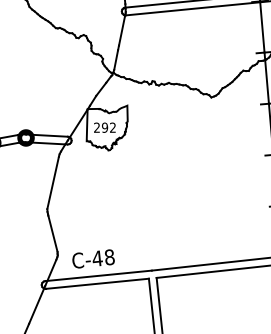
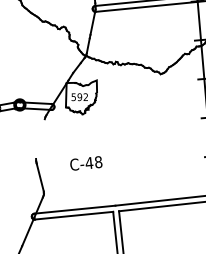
text: (96, 127) -> (73, 97), 292 -> 592
line: (52, 182) -> (39, 138), removed
text: (93, 258) -> (86, 163), moved

